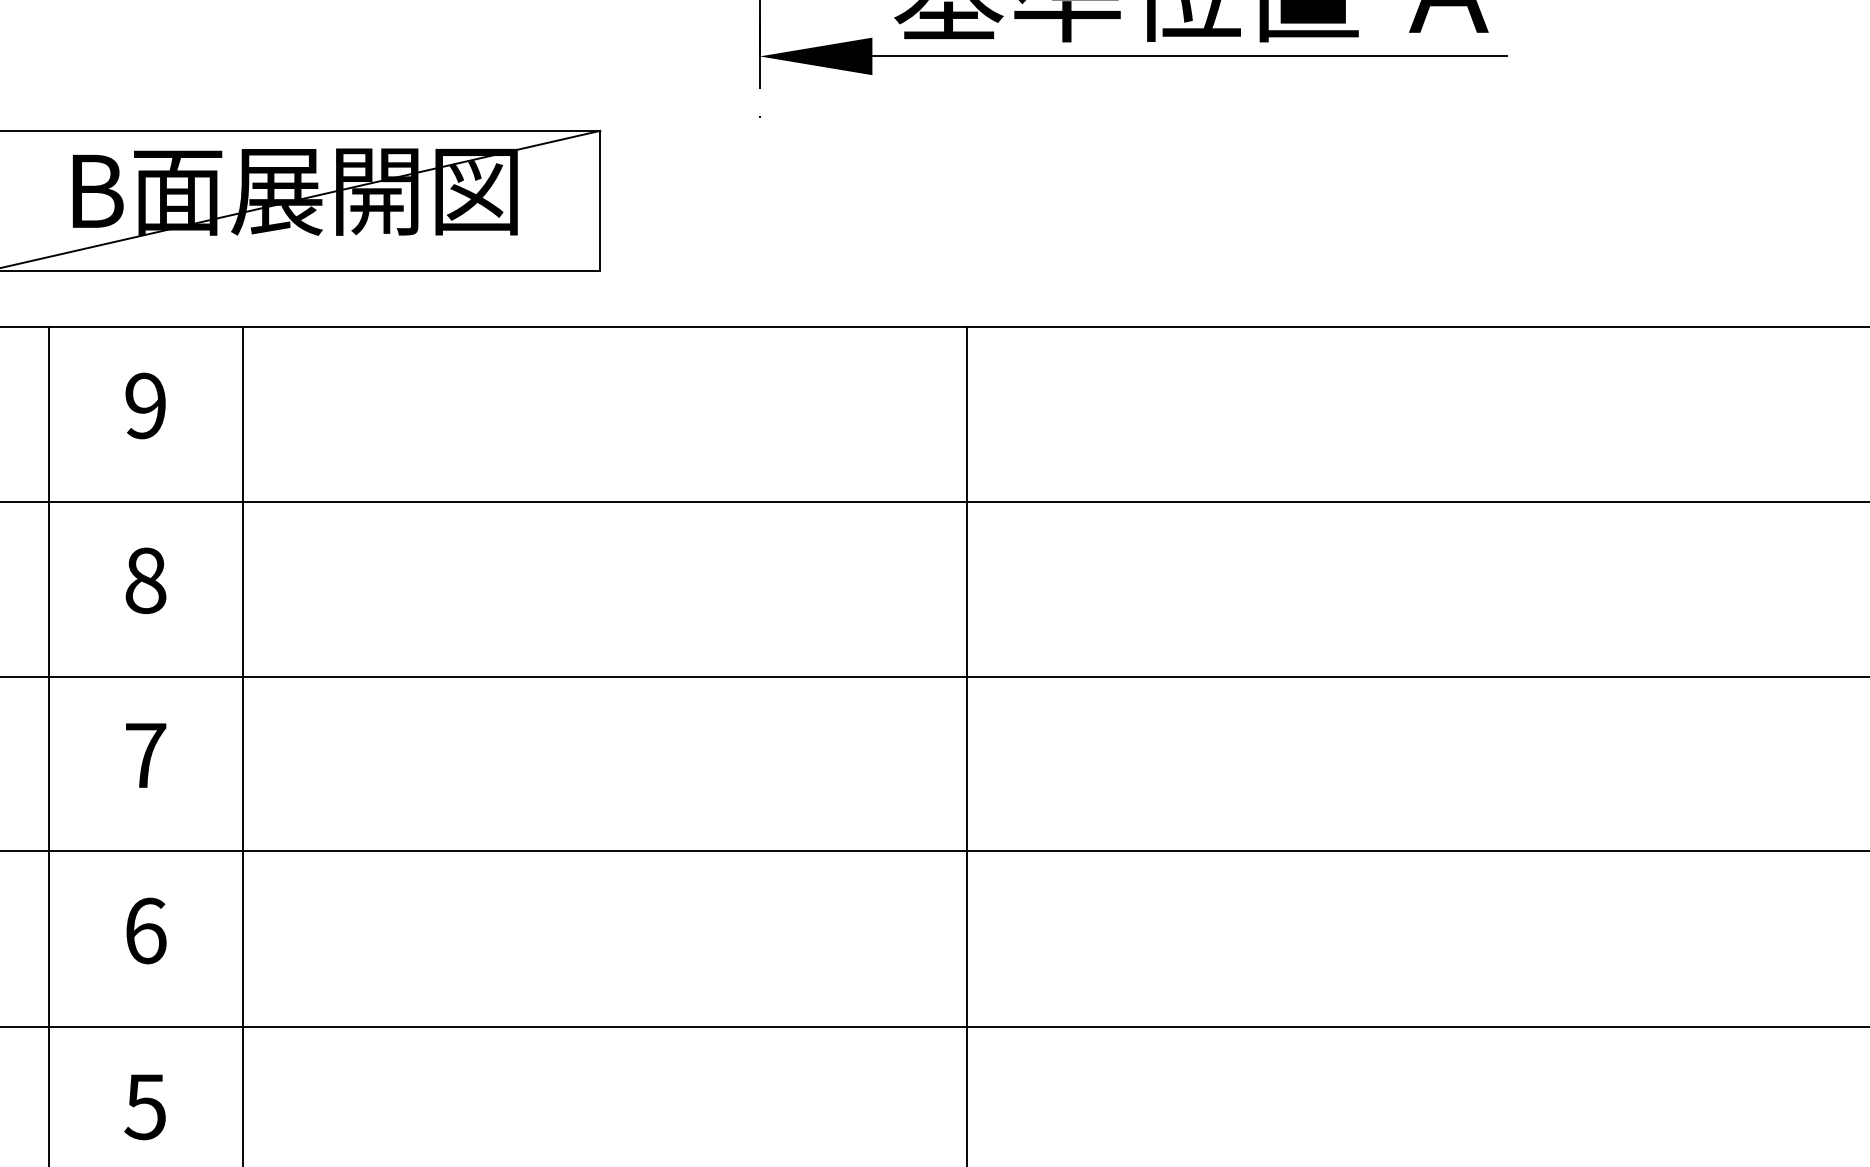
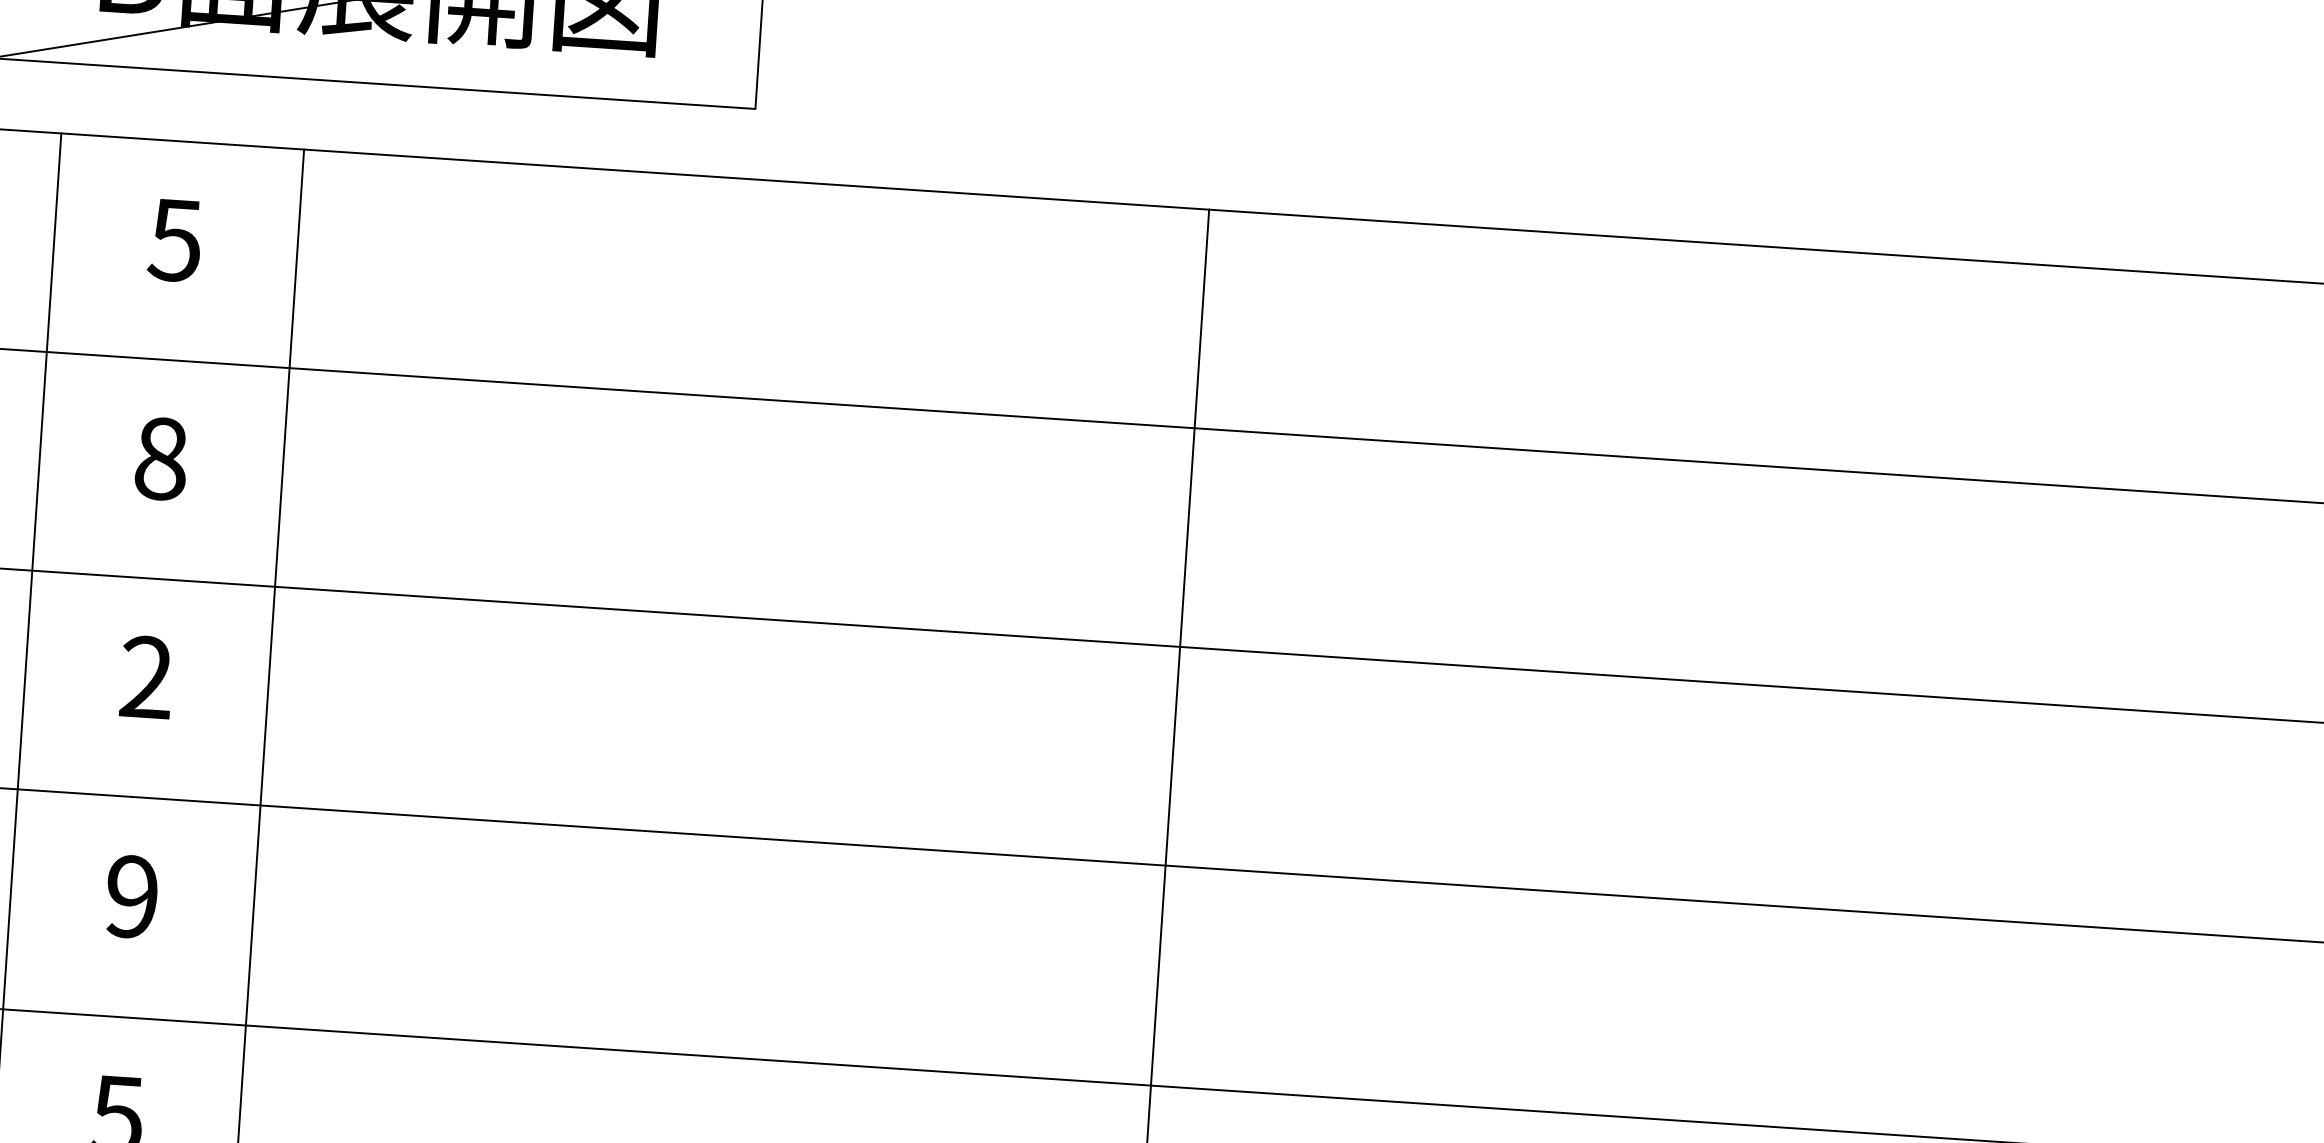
text: (144, 405) -> (174, 239), 9 -> 5
text: (145, 754) -> (146, 676), 7 -> 2
text: (145, 930) -> (131, 896), 6 -> 9

